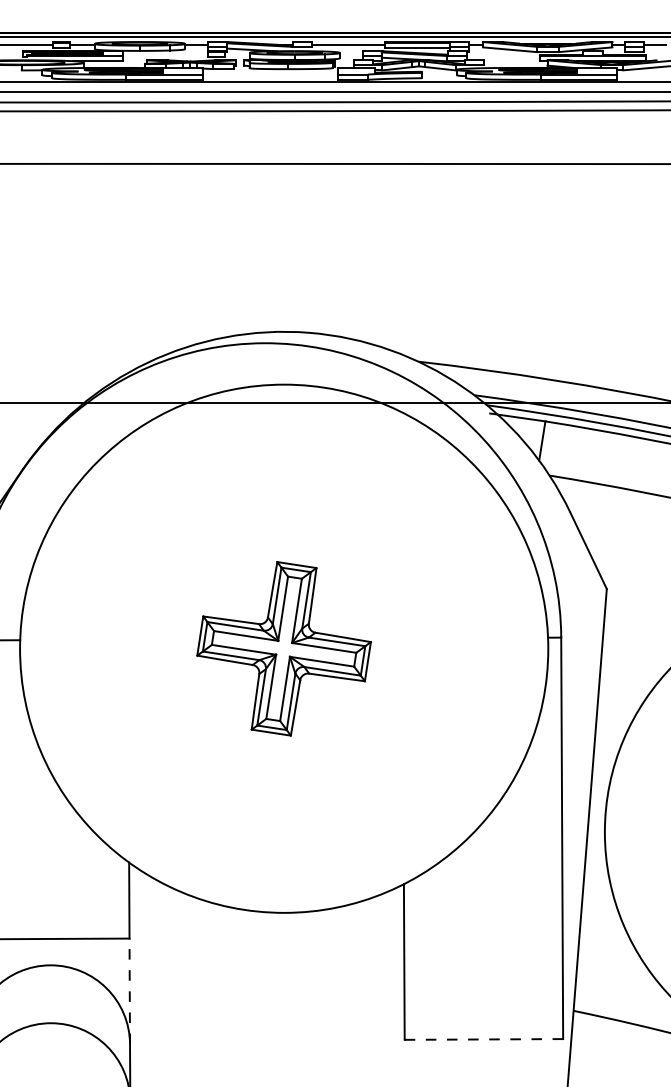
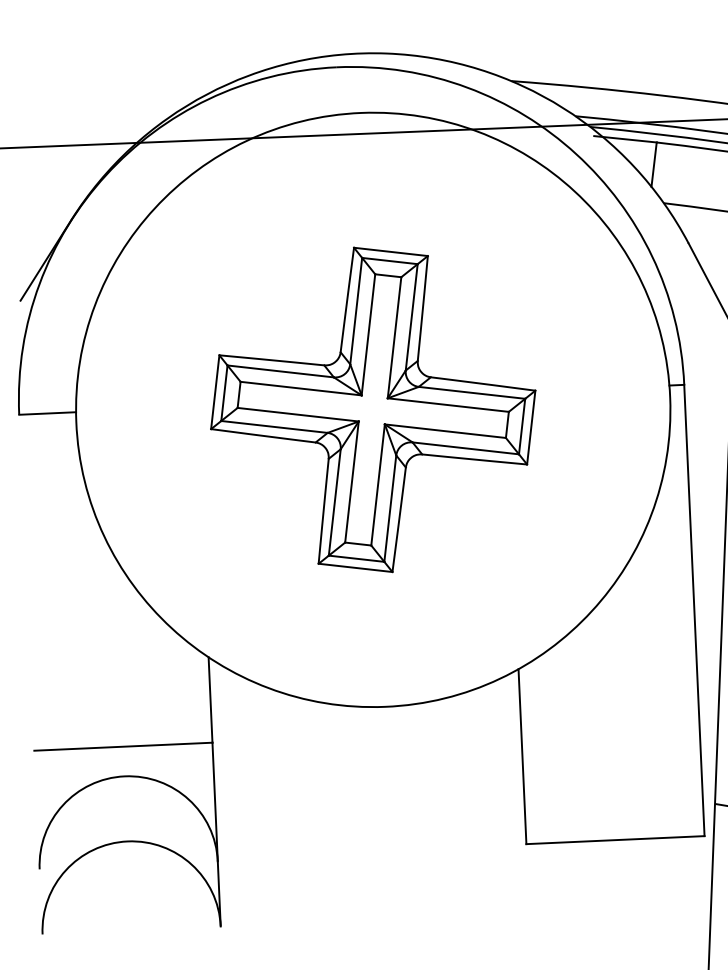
part: (283, 648) -> (372, 409), size x1.67
line: (129, 991) -> (214, 802), dashed -> solid
line: (484, 1039) -> (616, 840), dashed -> solid

